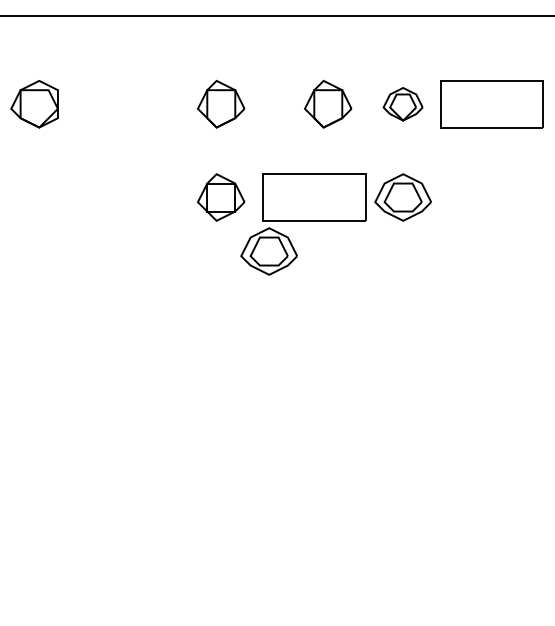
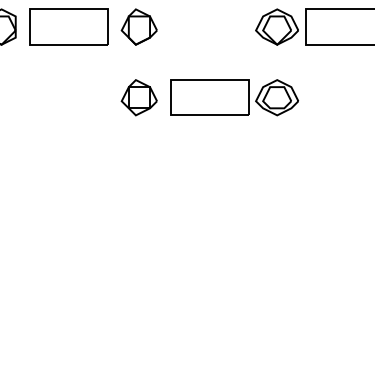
part: (328, 103) -> (220, 26), removed
part: (127, 104) -> (68, 27), added
part: (402, 104) -> (276, 27), size x1.43
part: (268, 251) -> (175, 138), removed

